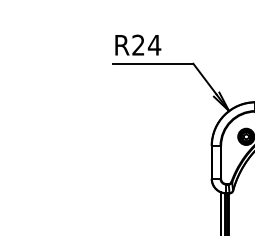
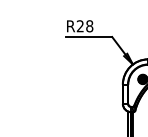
text: (154, 45) -> (89, 26), R24 -> R28

